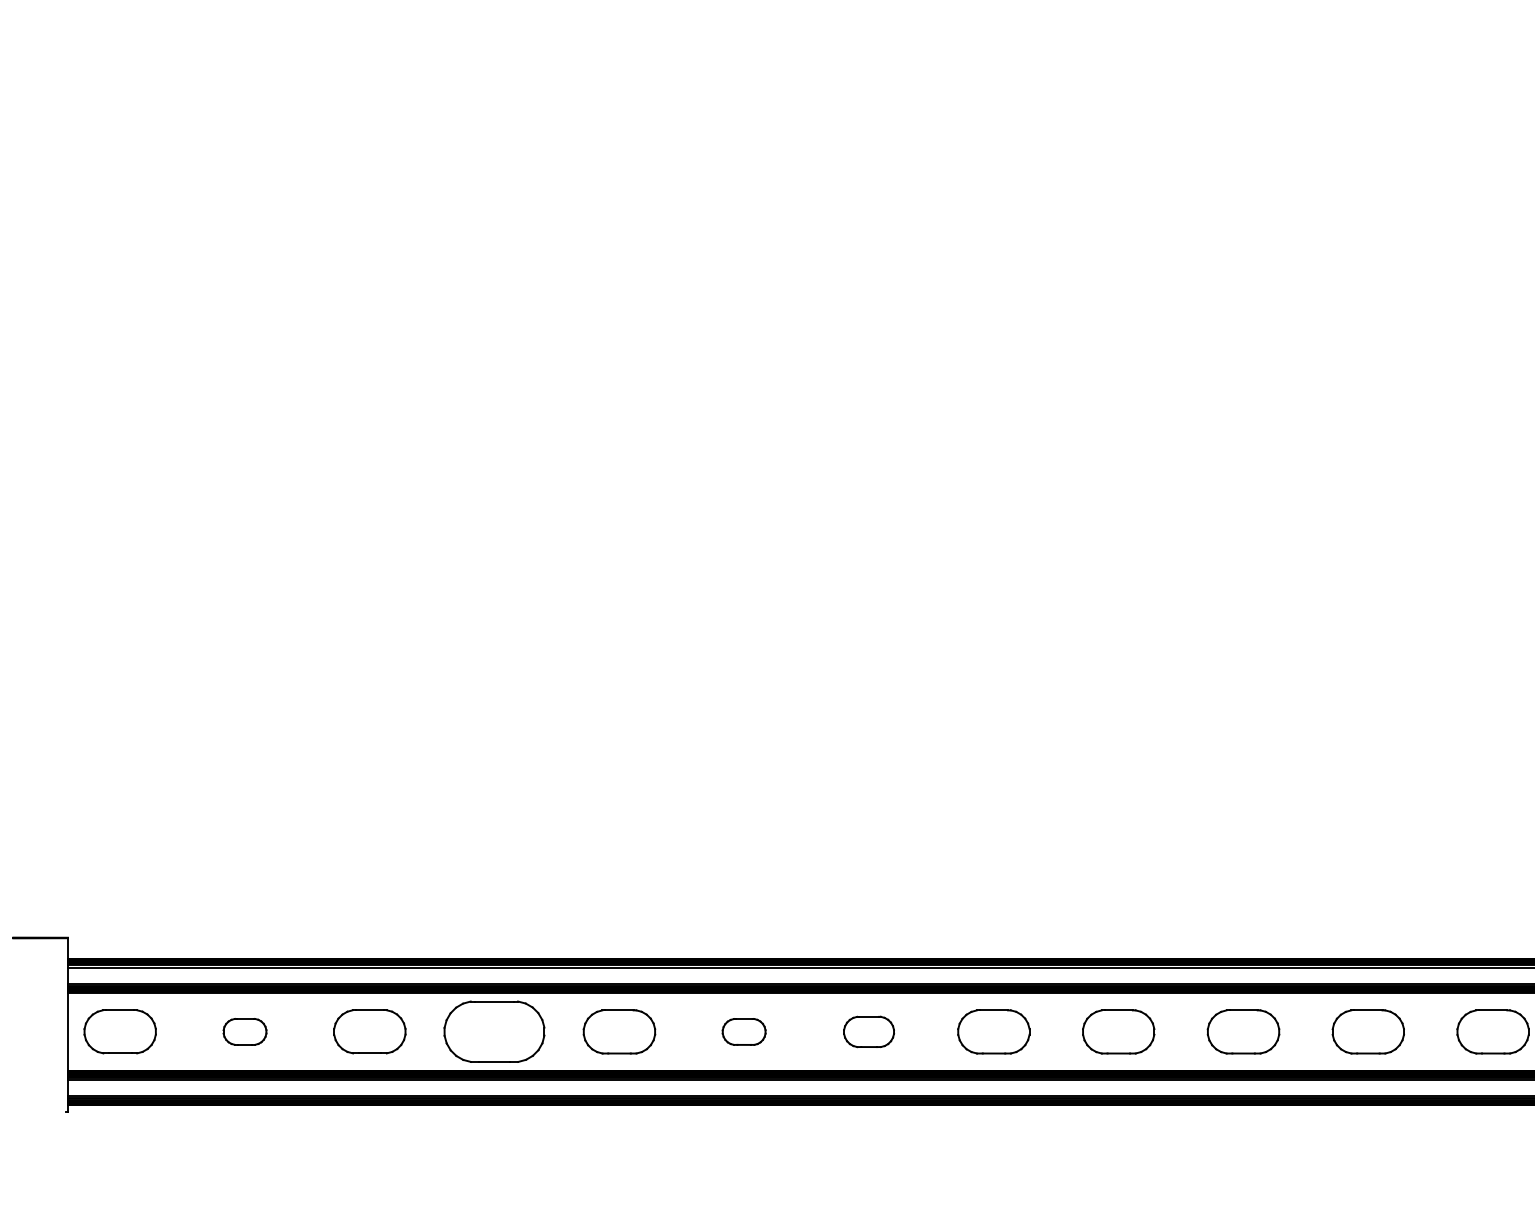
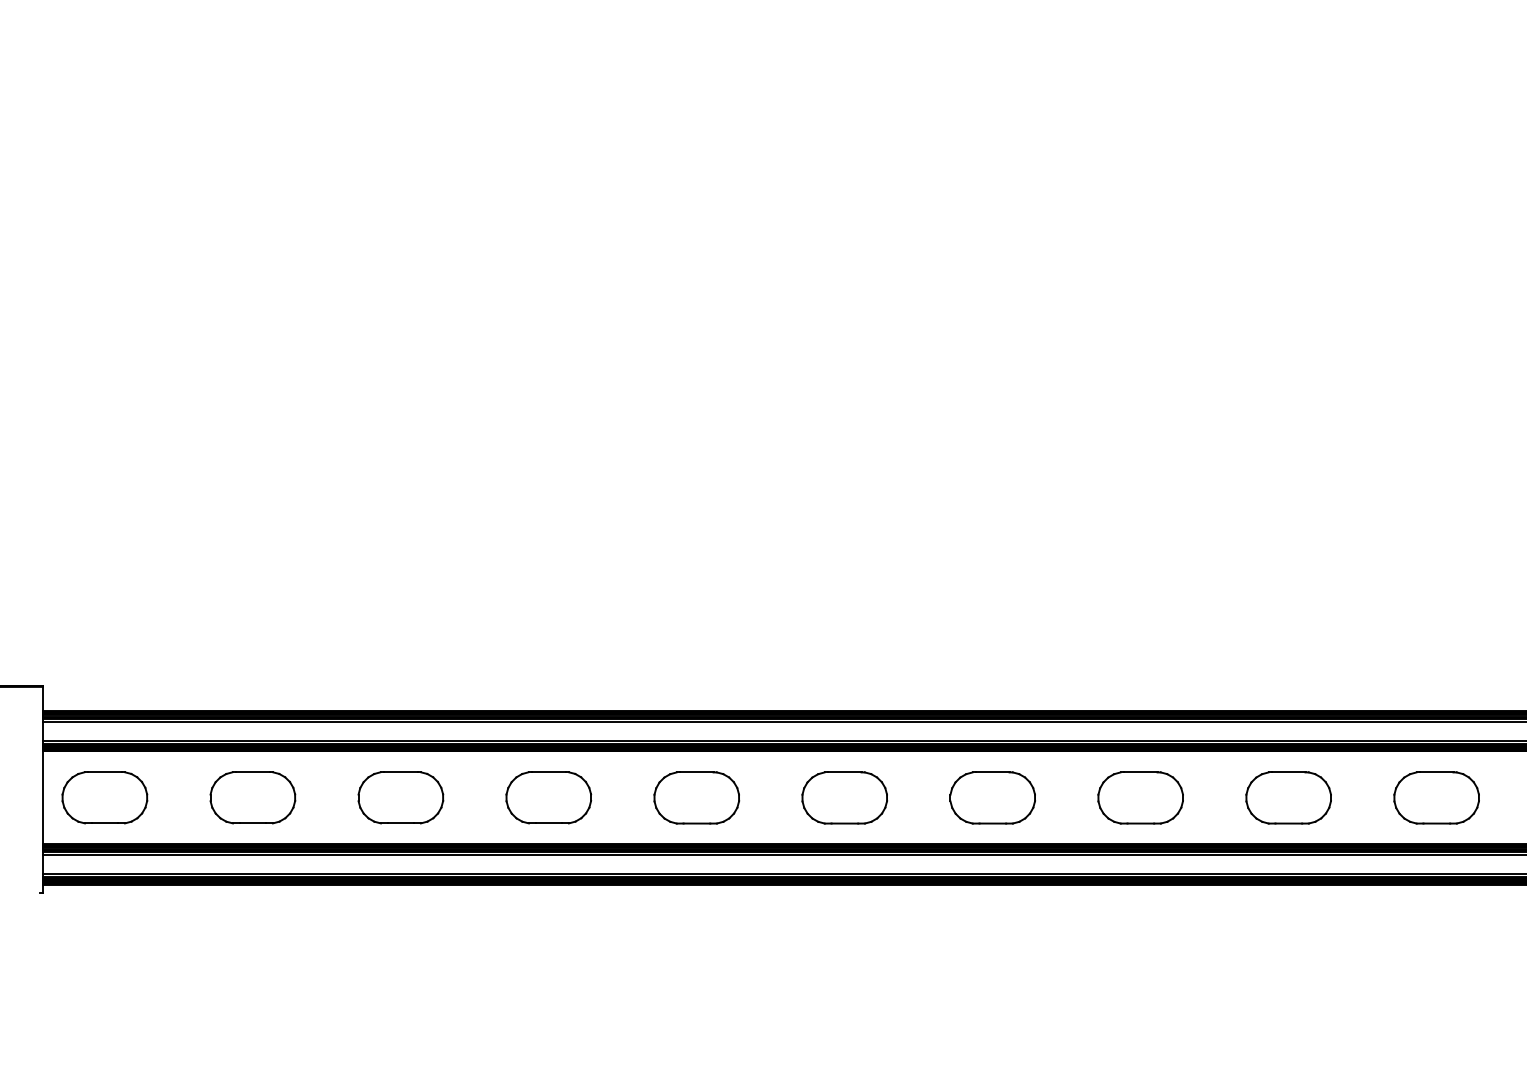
part: (244, 1031) -> (252, 797), size x1.67
part: (494, 1031) -> (548, 797), size x0.71
part: (743, 1031) -> (843, 797), size x1.67
part: (868, 1031) -> (992, 797), size x1.43

